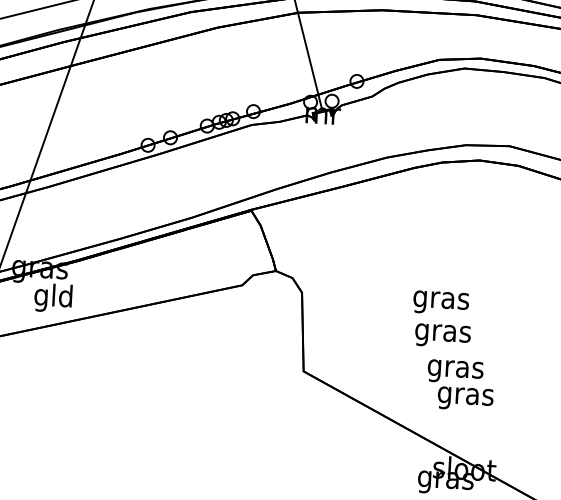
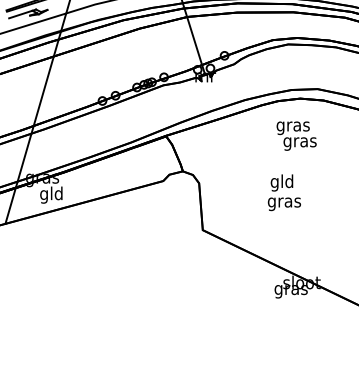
text: (440, 299) -> (281, 182), gras -> gld
text: (460, 384) -> (296, 135), moved

